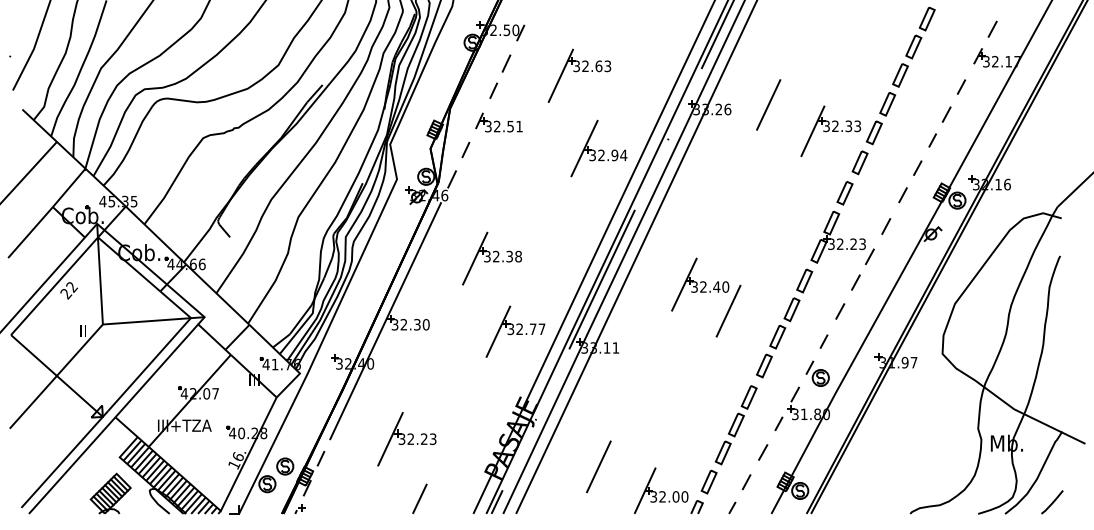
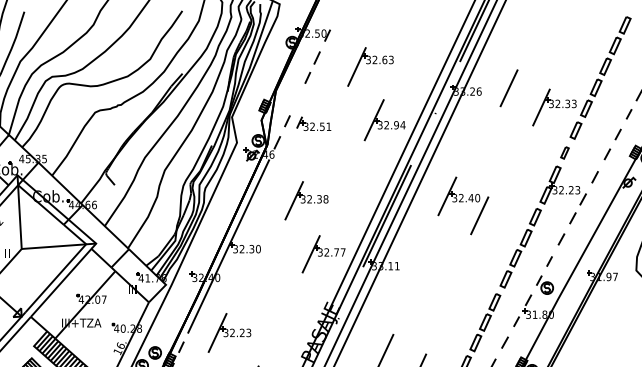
part: (498, 122) -> (313, 123), moved
part: (844, 193) -> (564, 153), size x0.7
part: (706, 297) -> (463, 205), moved
part: (406, 439) -> (229, 333), moved

